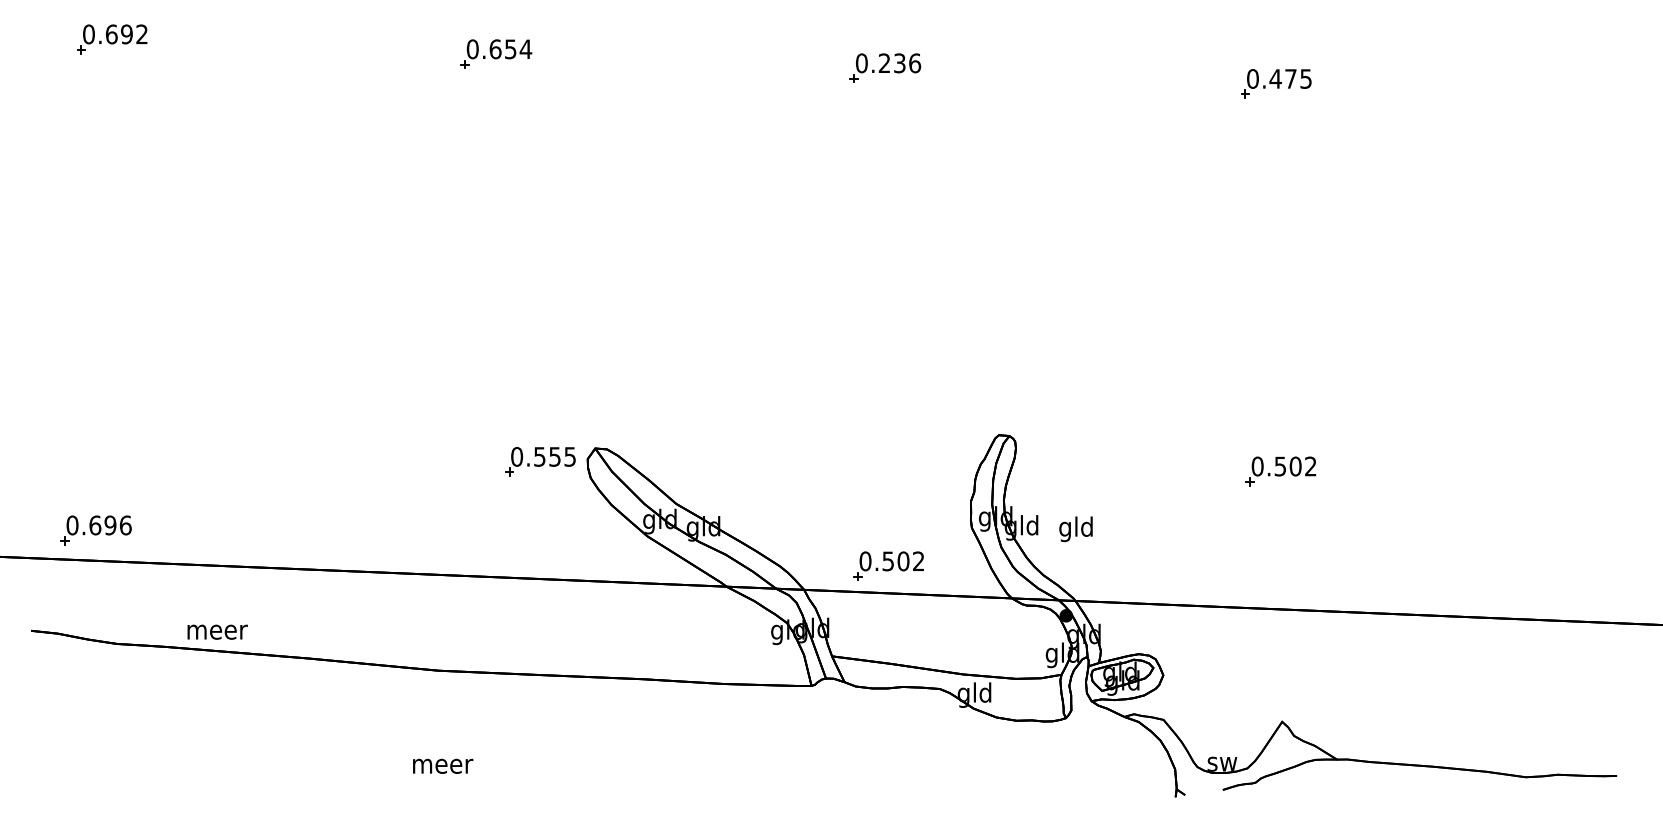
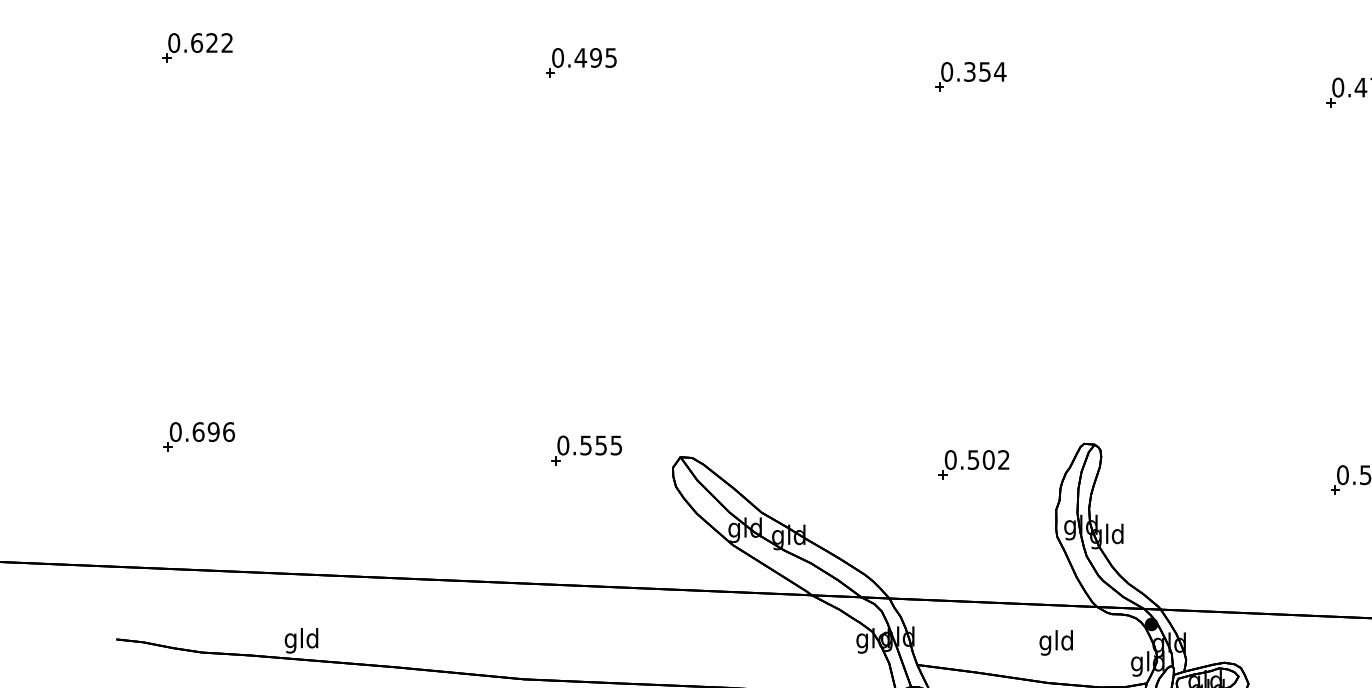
text: (126, 34) -> (211, 43), 0.692 -> 0.622
text: (510, 49) -> (595, 58), 0.654 -> 0.495
text: (899, 63) -> (984, 72), 0.236 -> 0.354
part: (540, 461) -> (586, 450), moved
text: (1075, 529) -> (1055, 643), moved
part: (95, 530) -> (198, 437), moved
part: (888, 565) -> (973, 464), moved
text: (217, 631) -> (302, 640), meer -> gld

